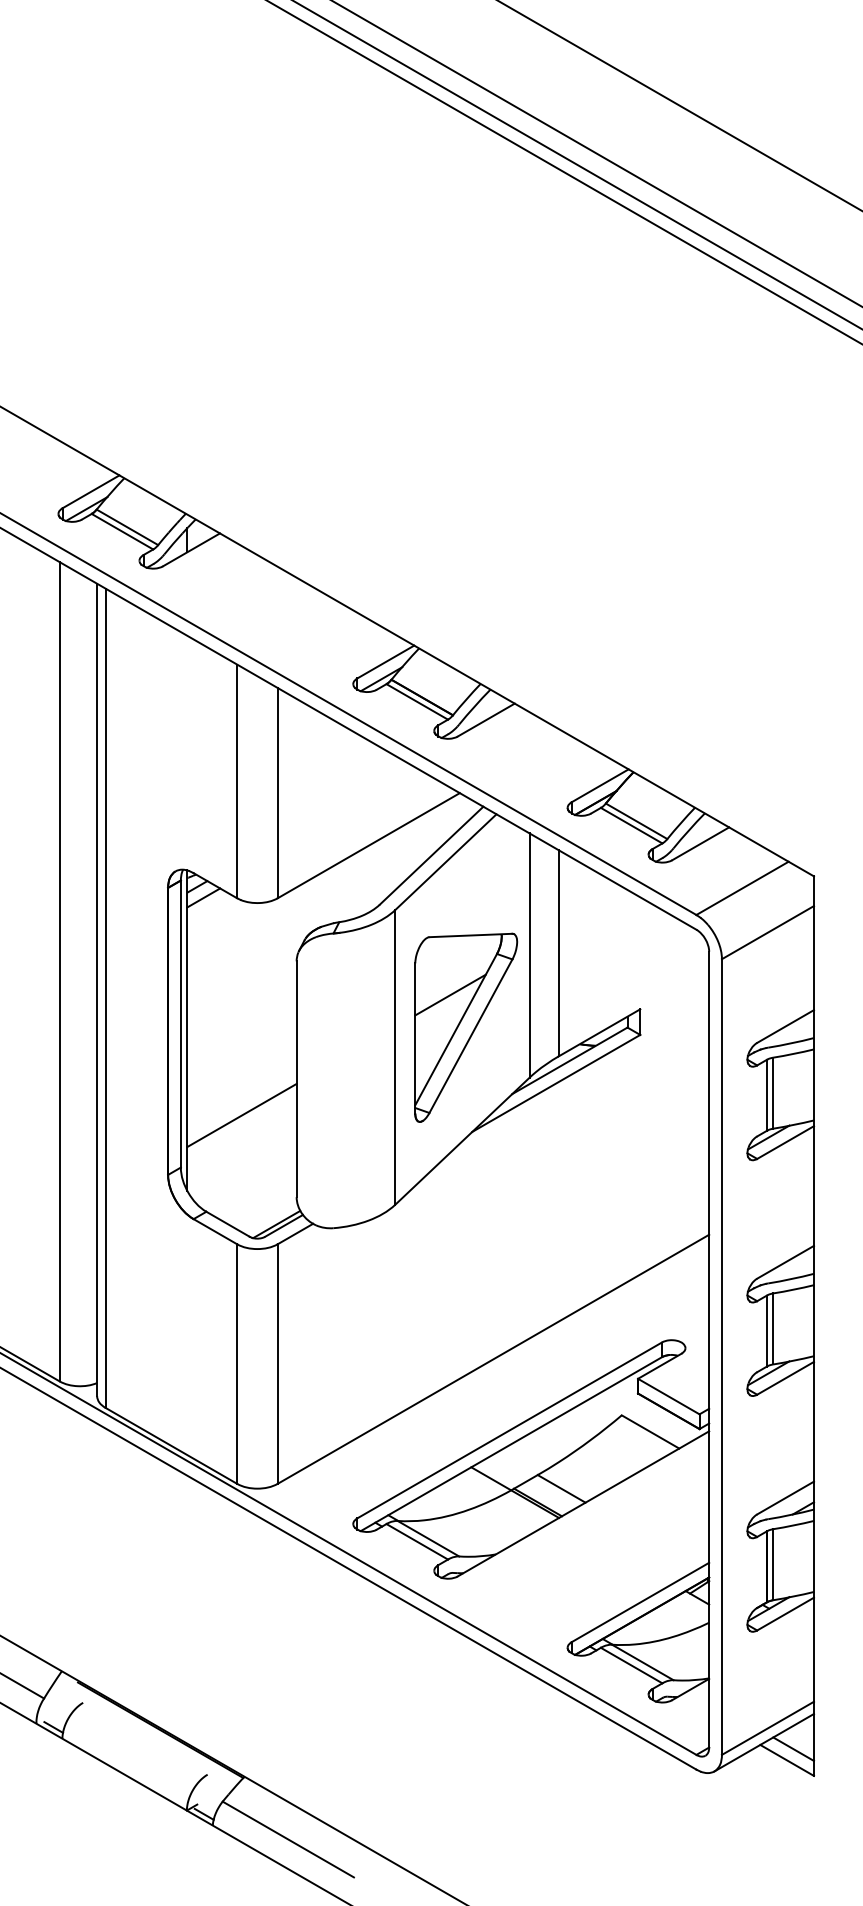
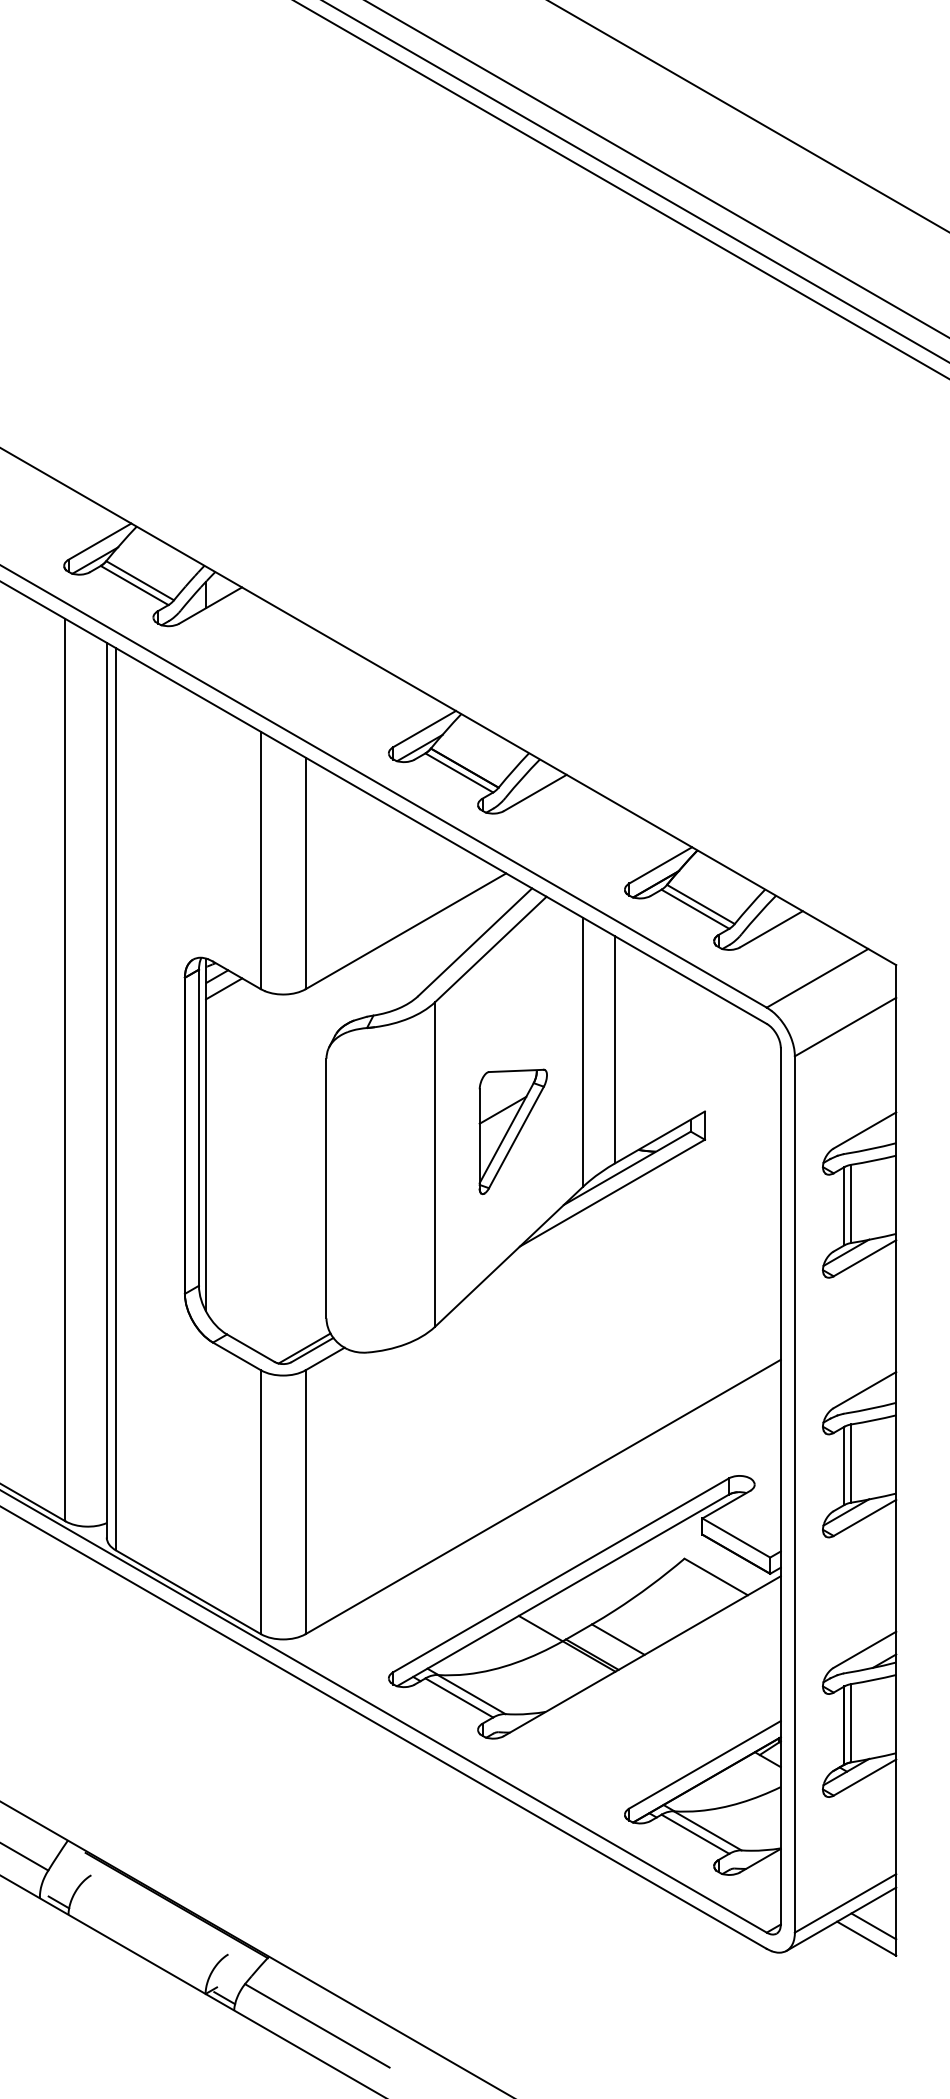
part: (466, 1027) -> (513, 1131), size x0.6
line: (242, 1115) -> (266, 1228), removed

